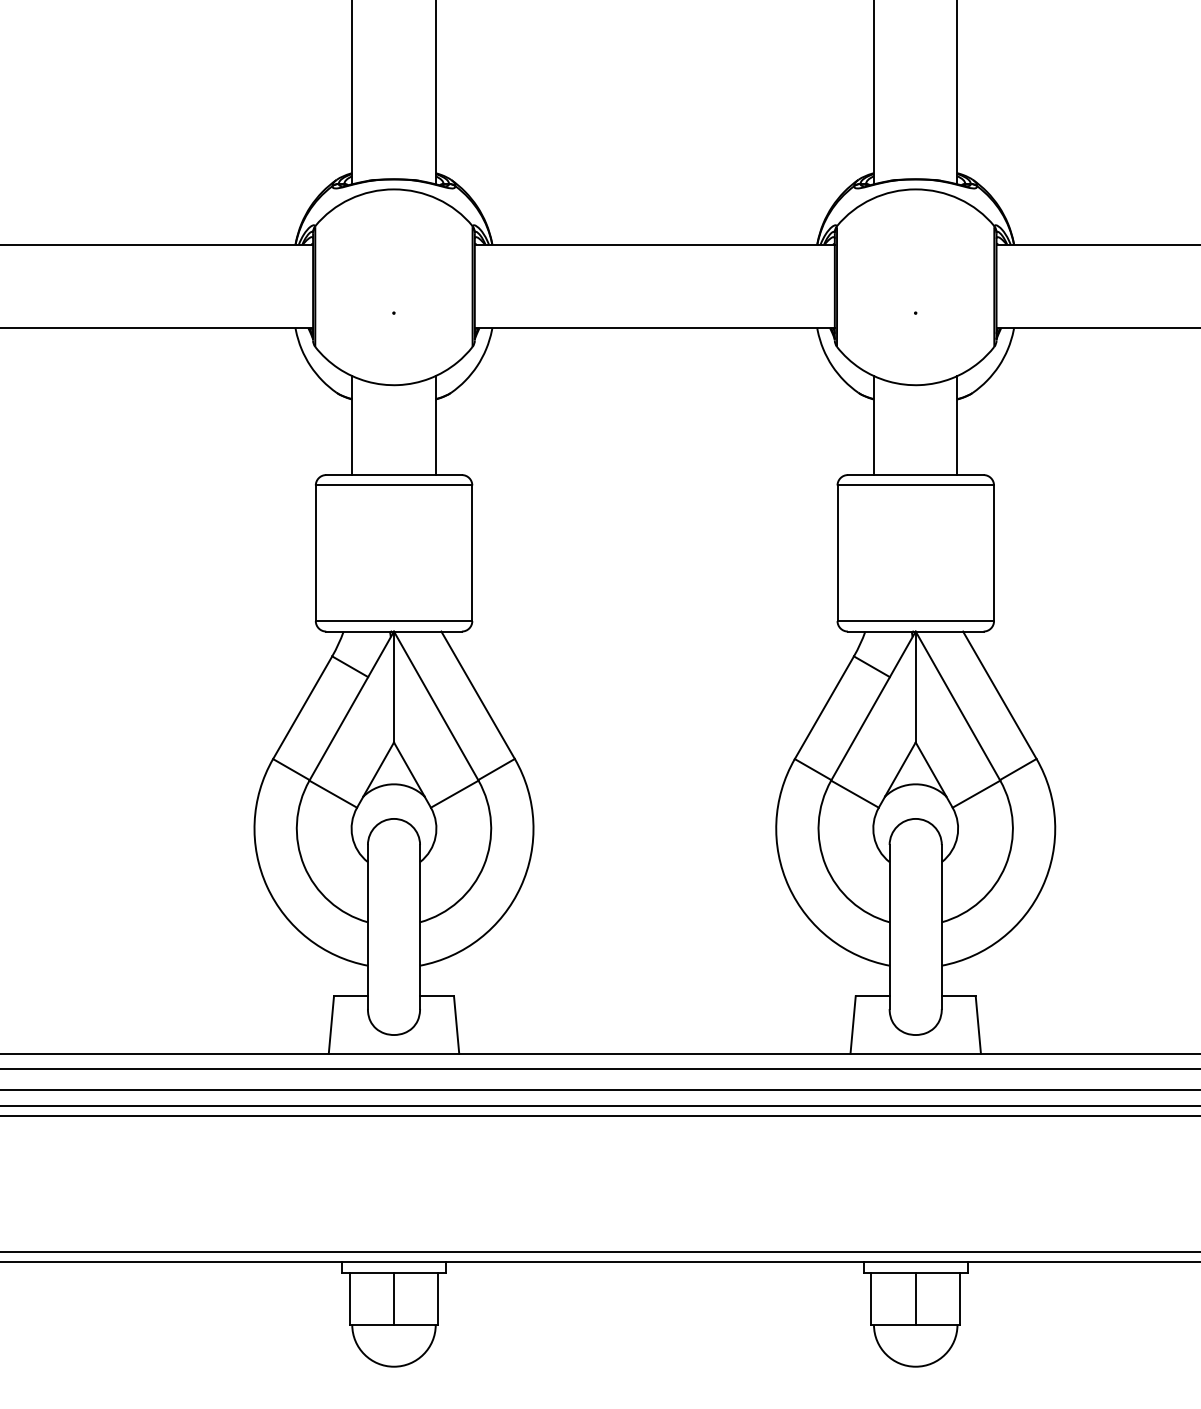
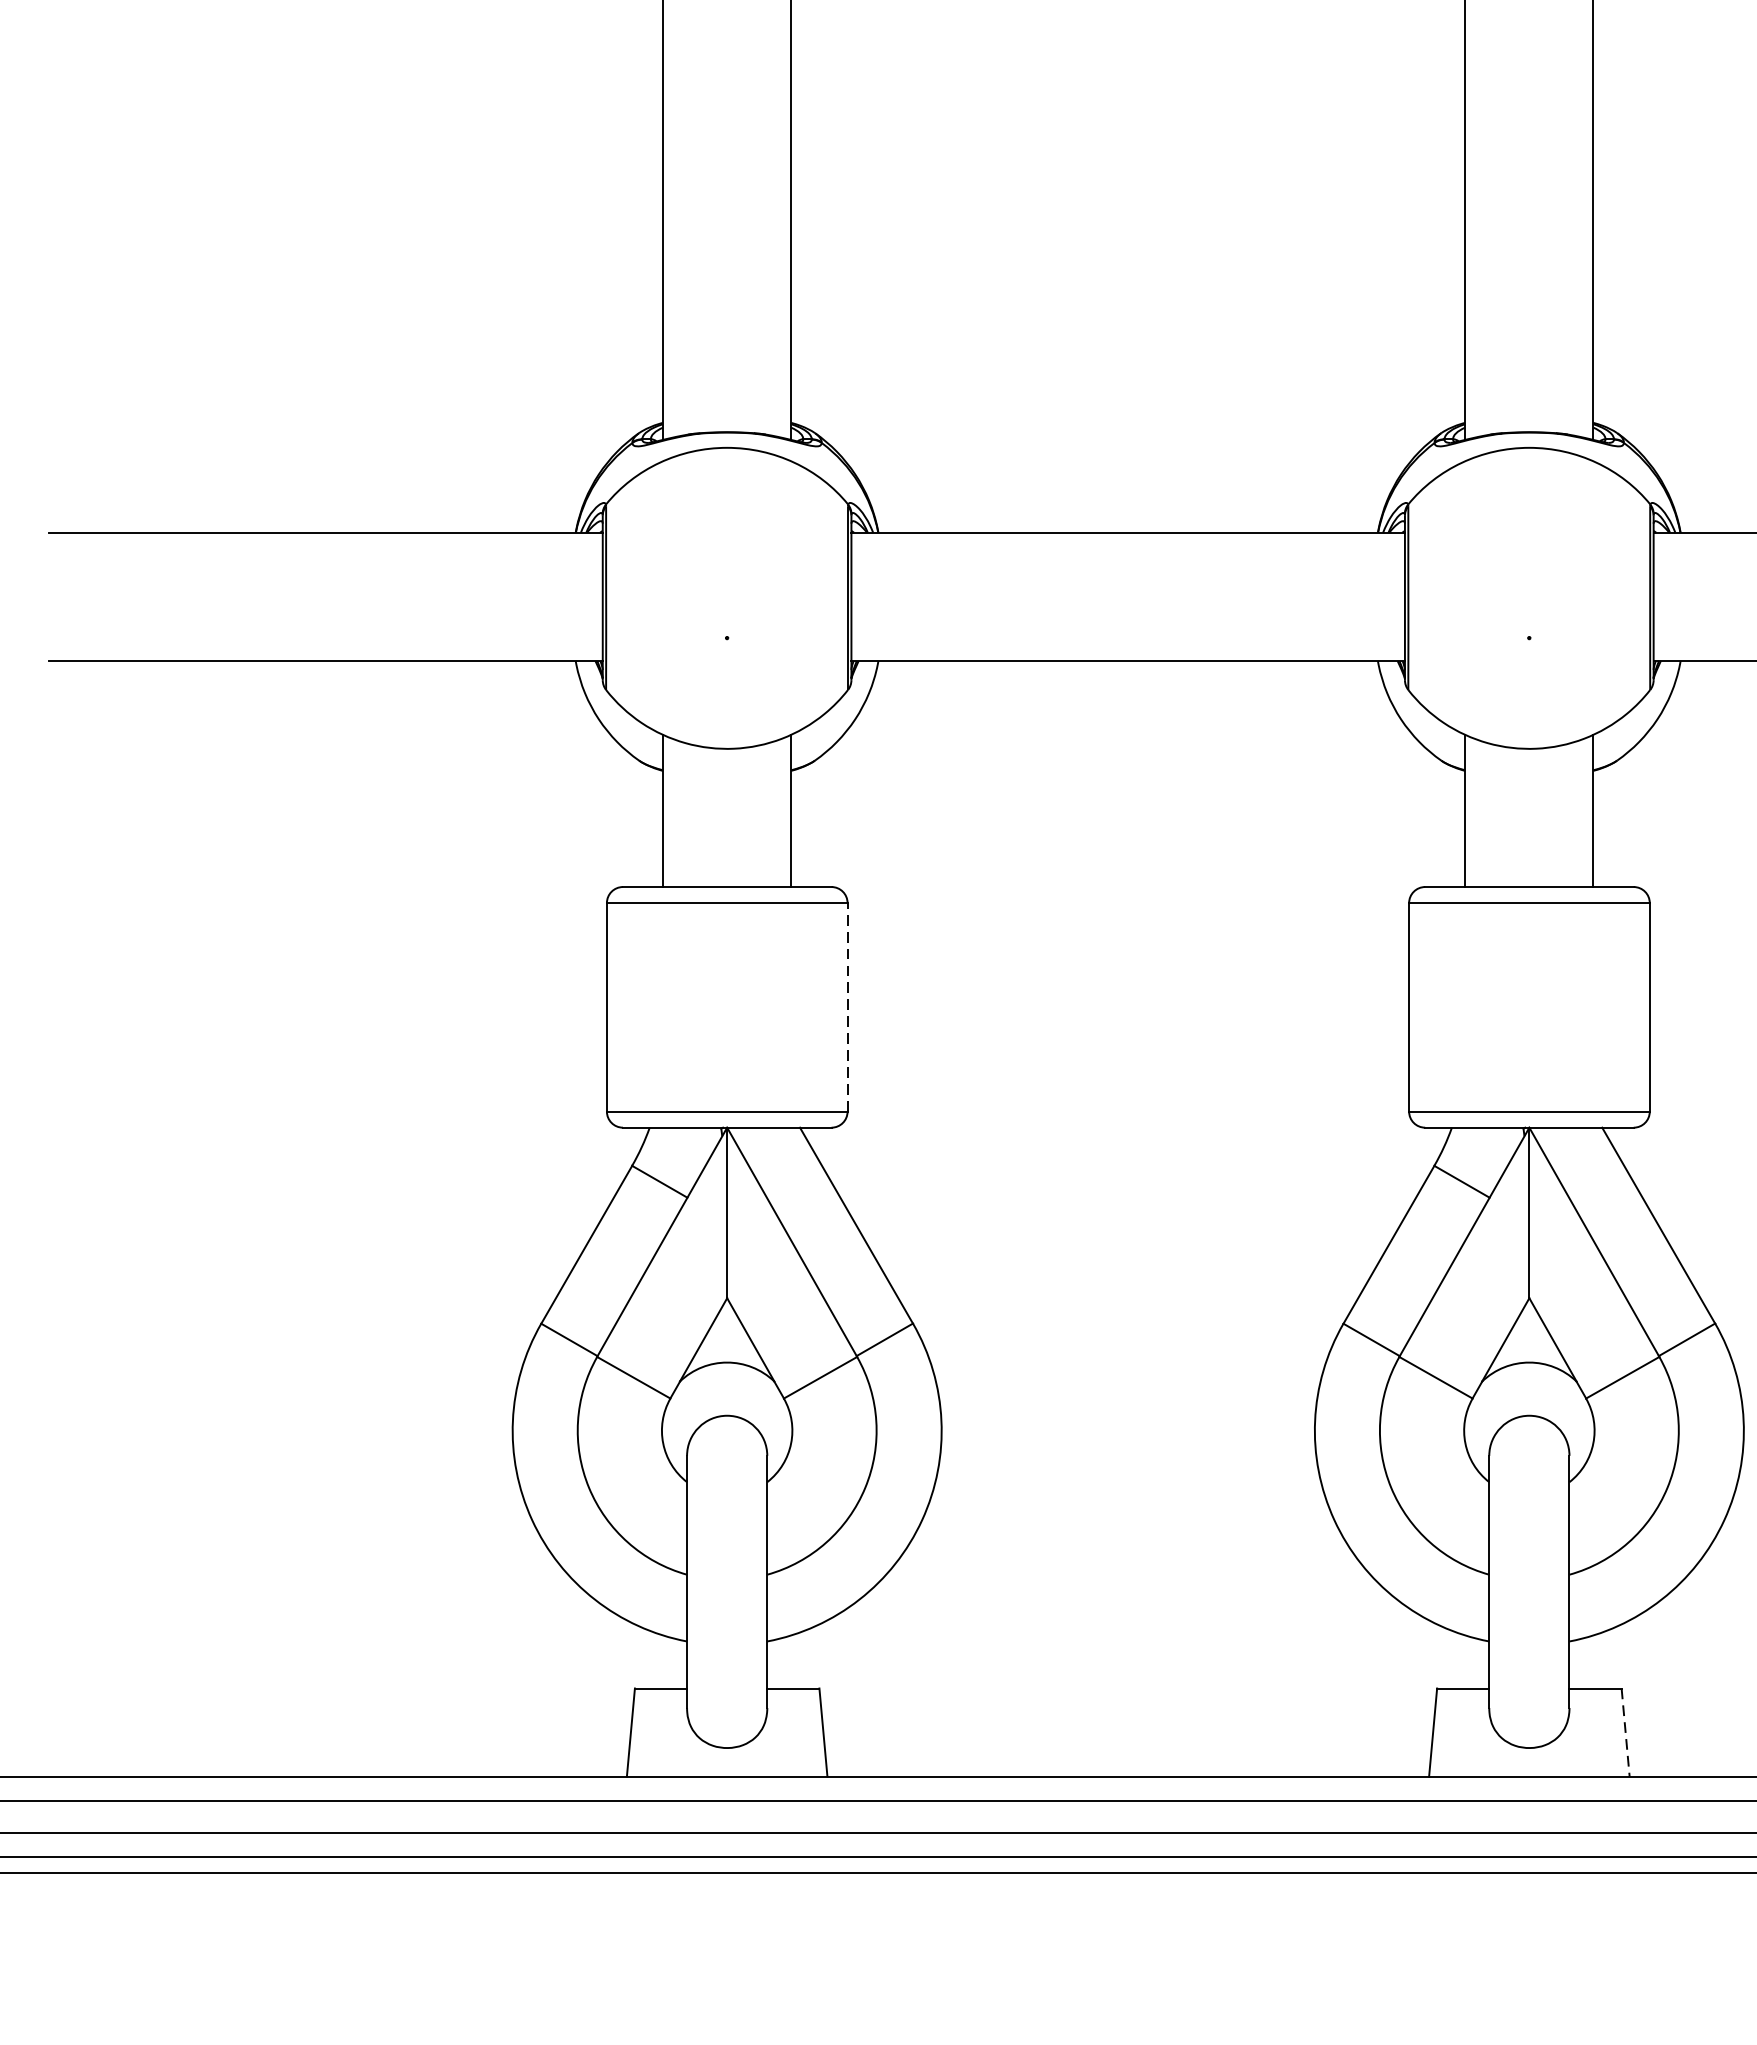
line: (472, 553) -> (847, 1007), solid -> dashed
line: (978, 1025) -> (1625, 1733), solid -> dashed

